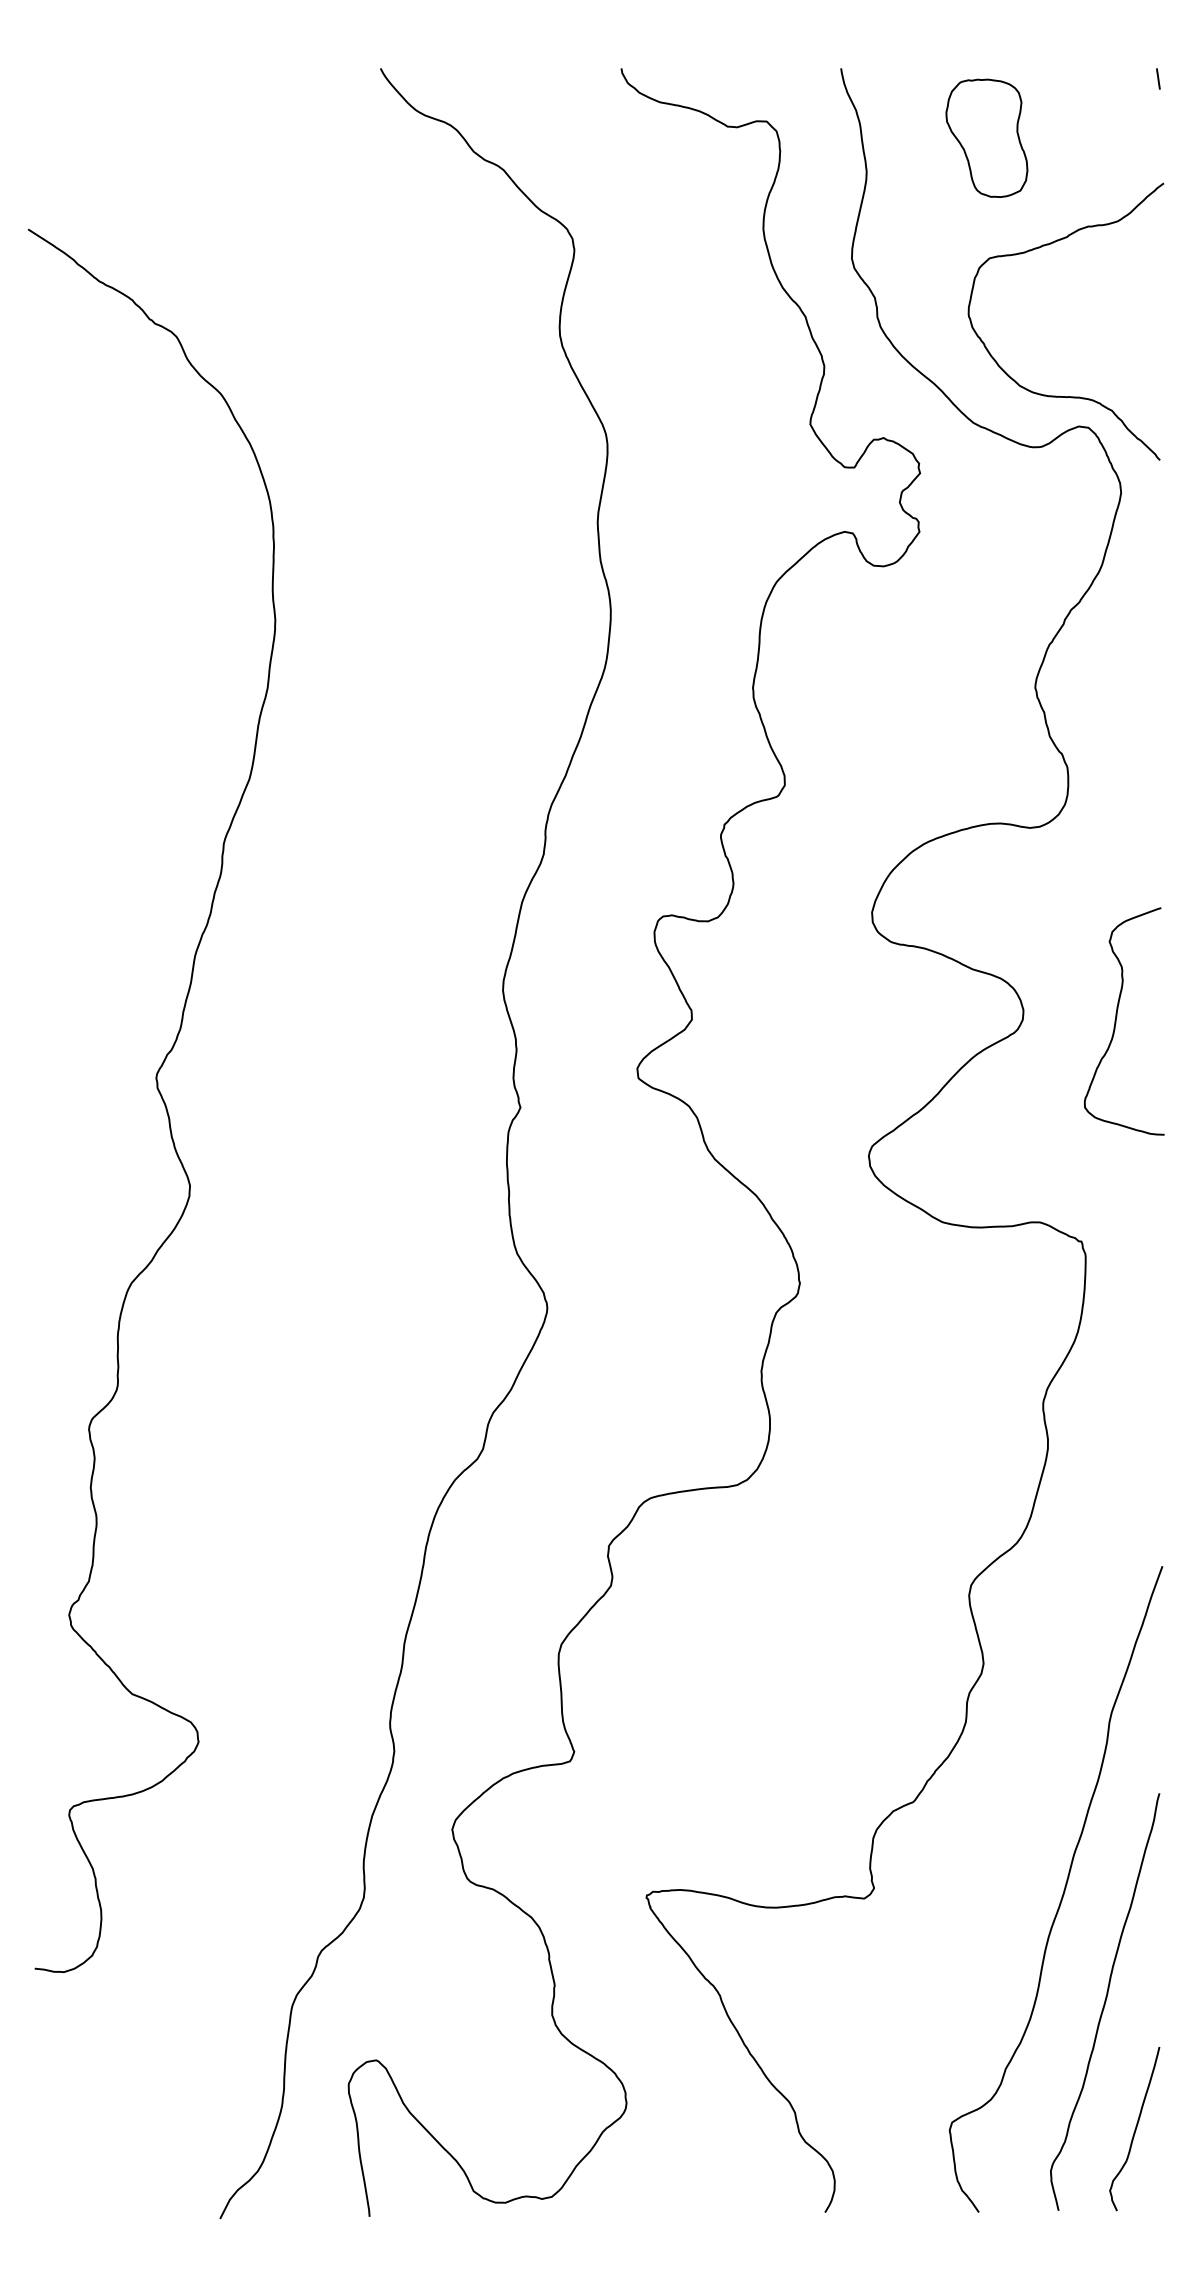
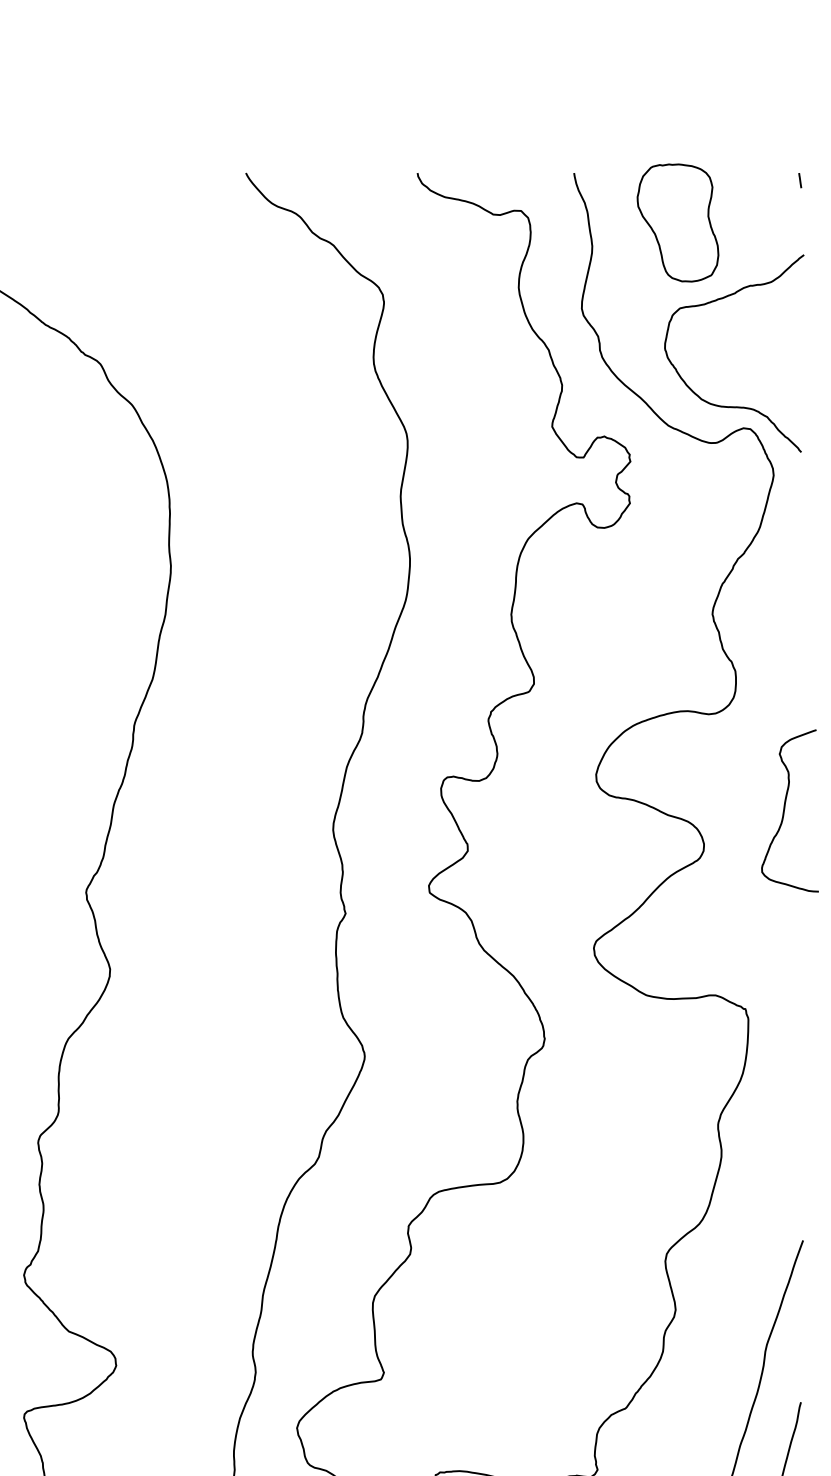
part: (986, 137) -> (677, 222), size x1.4
curve: (1116, 1021) -> (784, 810), moved

